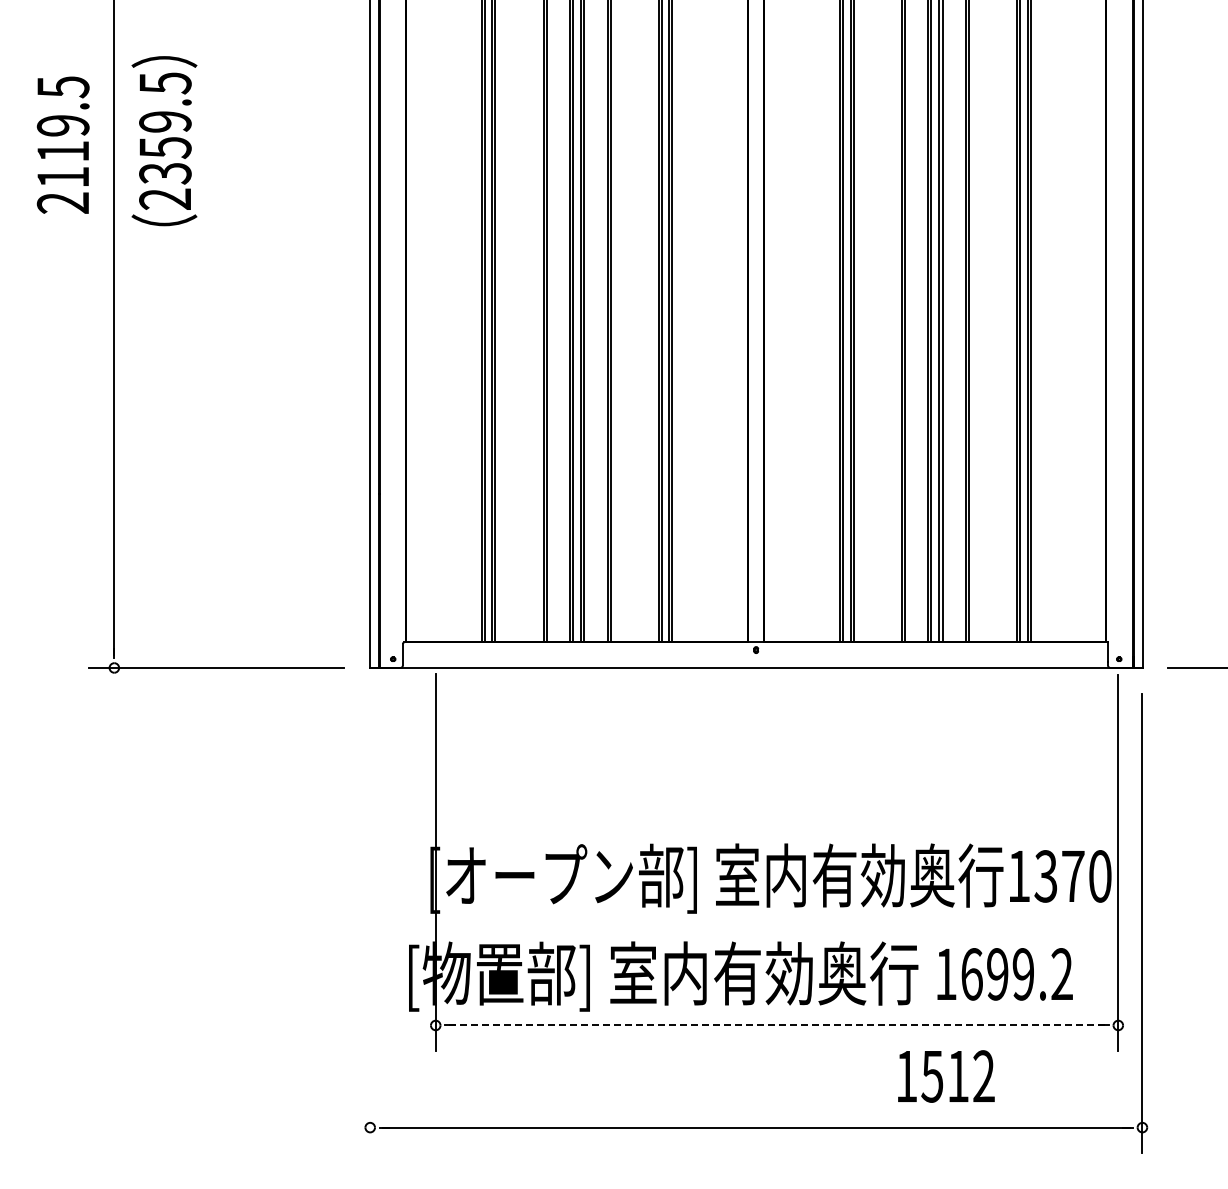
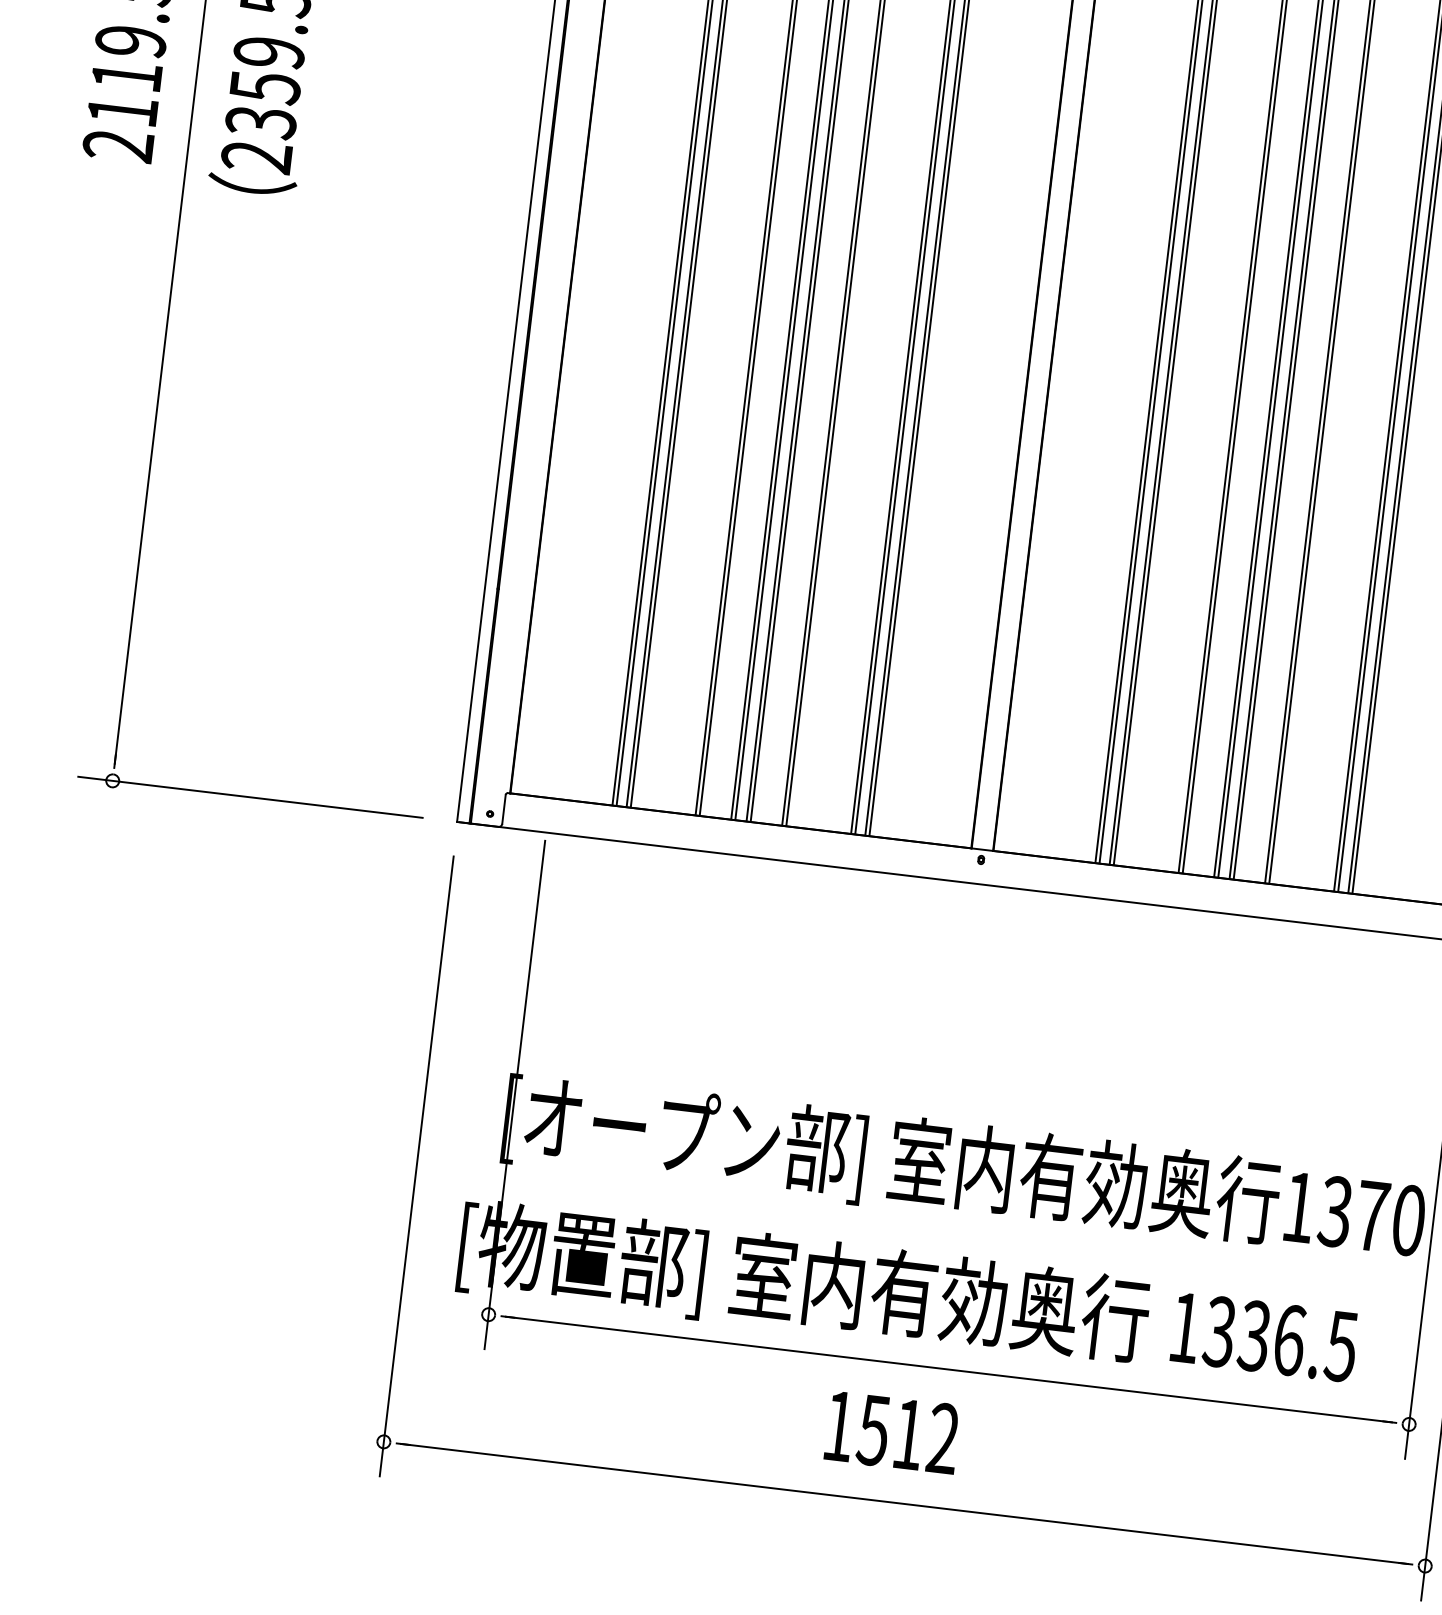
line: (370, 923) -> (417, 1166), added
text: (1016, 974) -> (1280, 1339), 1699.2 -> 1336.5
line: (777, 1025) -> (949, 1369), dashed -> solid
text: (946, 1076) -> (892, 1432), moved

